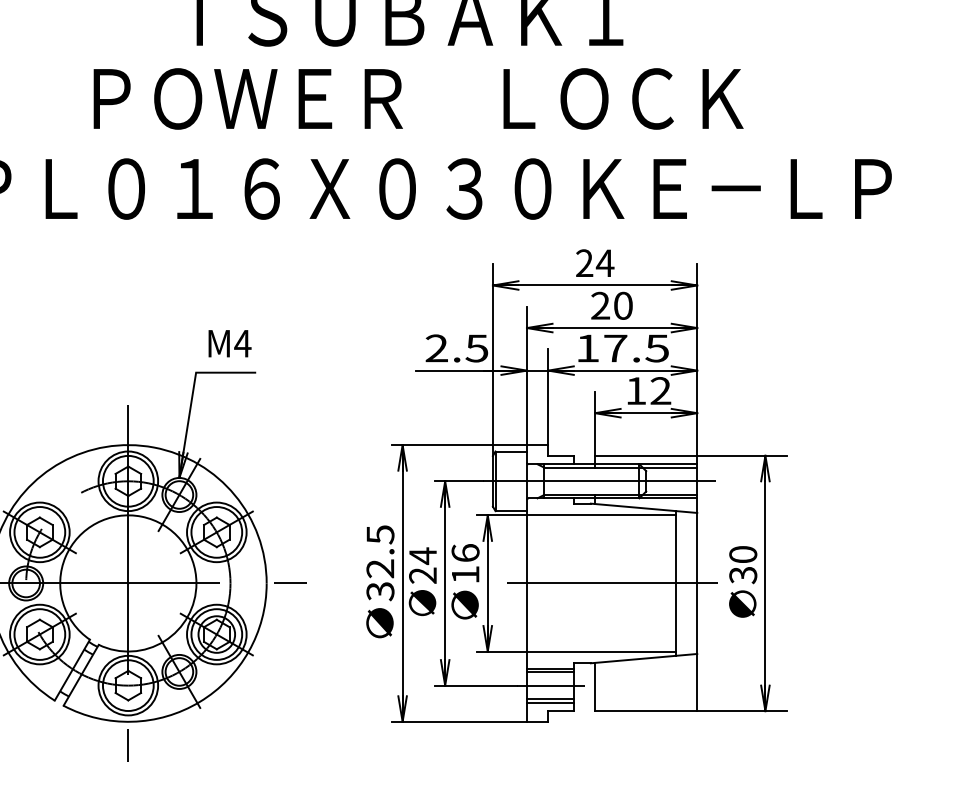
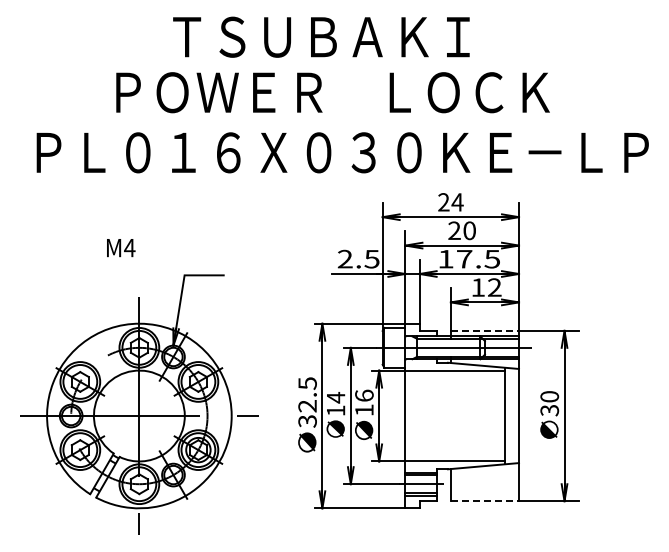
text: (230, 344) -> (121, 248), moved
line: (647, 455) -> (485, 330), solid -> dashed
text: (422, 575) -> (335, 410), 24 -> 14
line: (612, 584) -> (462, 416), removed
line: (647, 711) -> (485, 501), solid -> dashed

